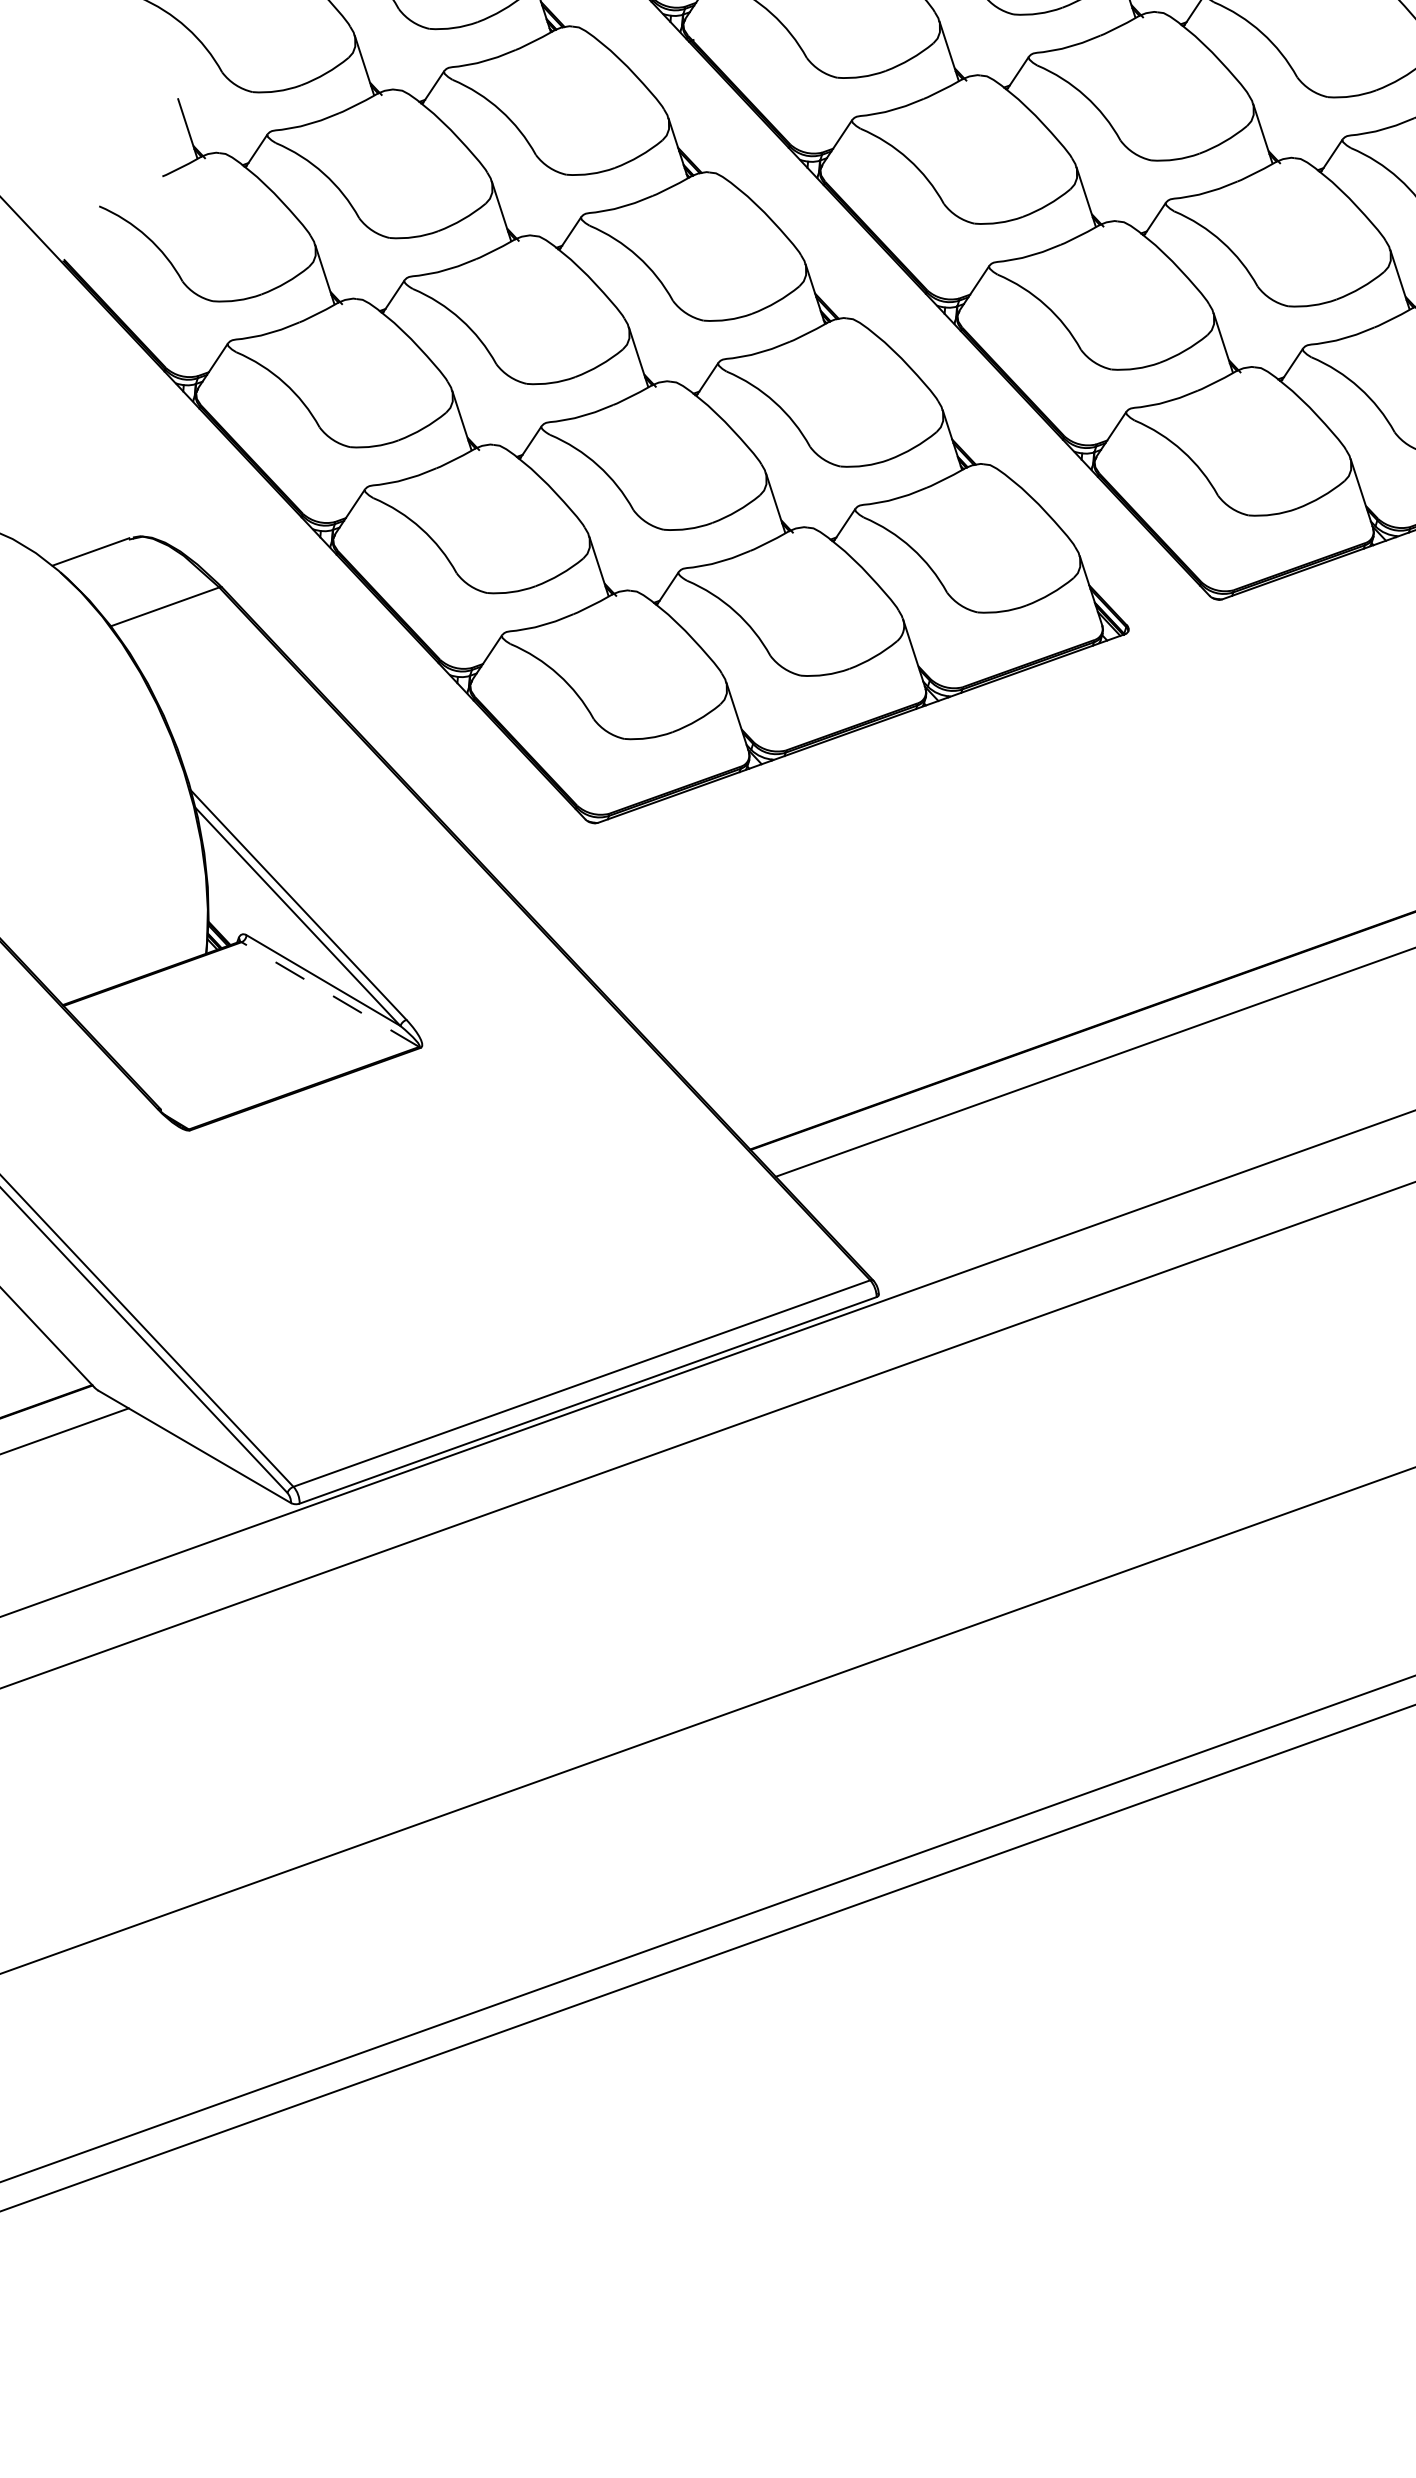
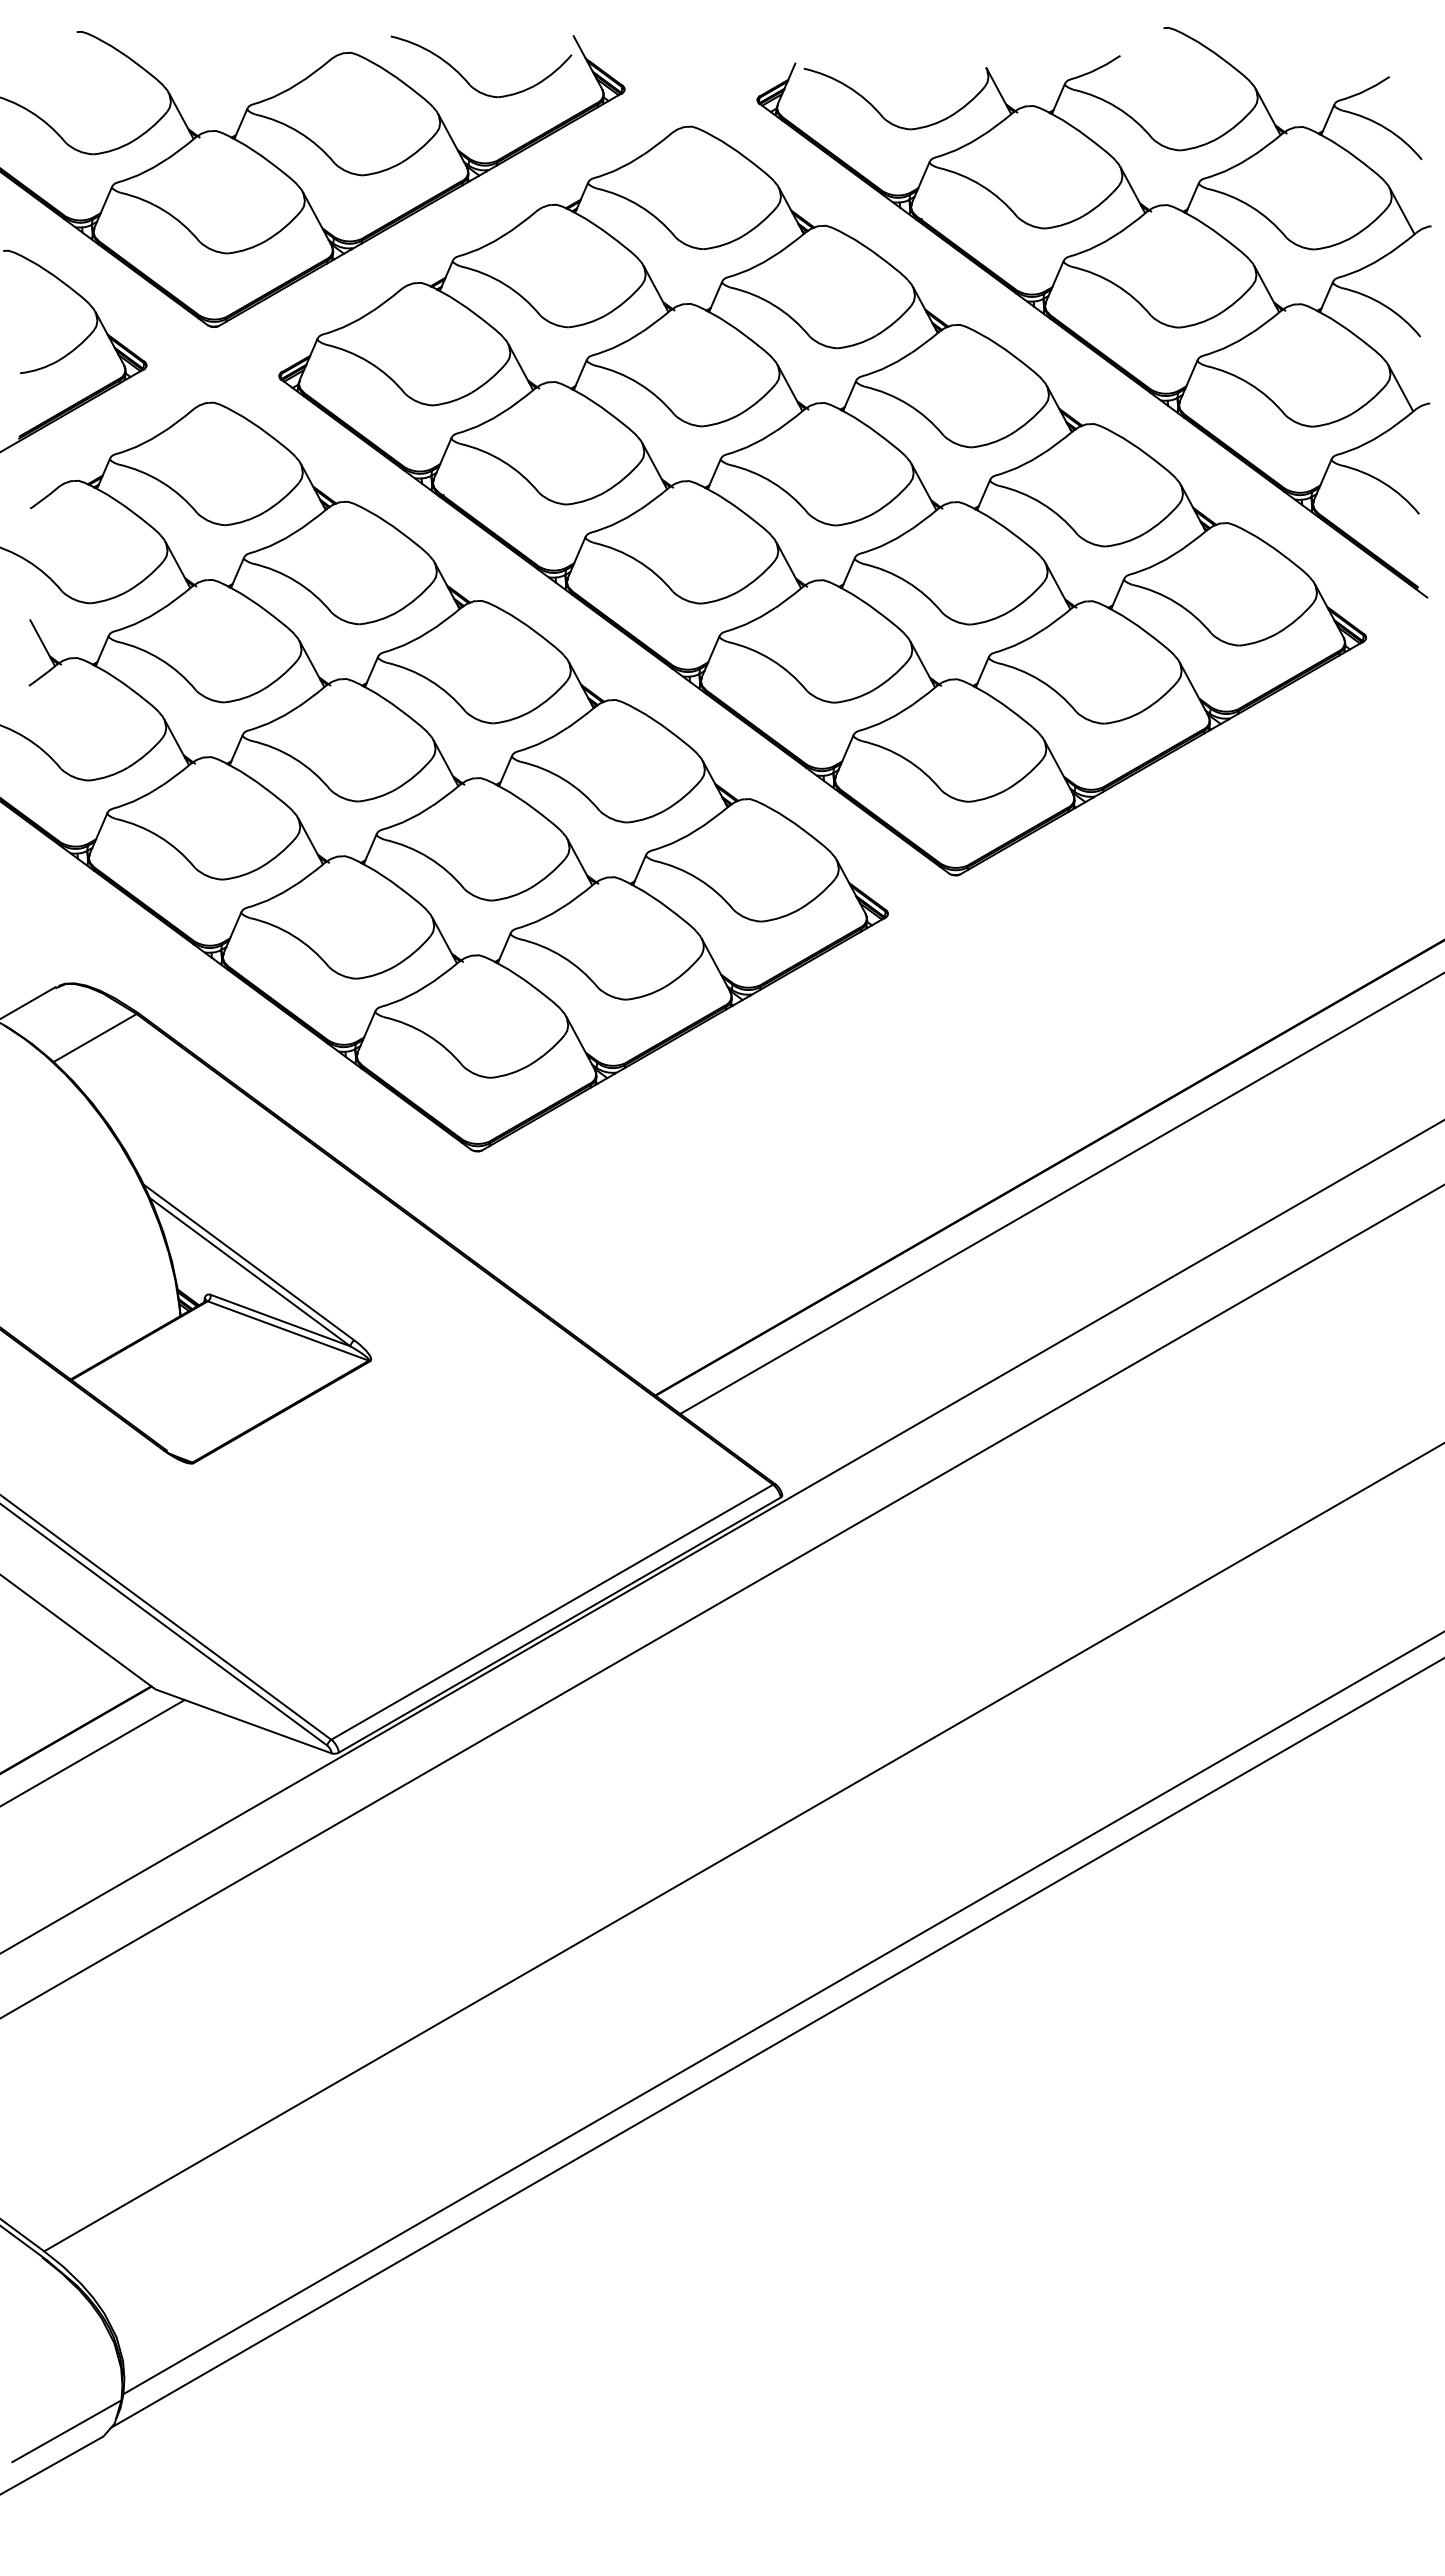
line: (330, 995) -> (288, 1331), dashed -> solid

